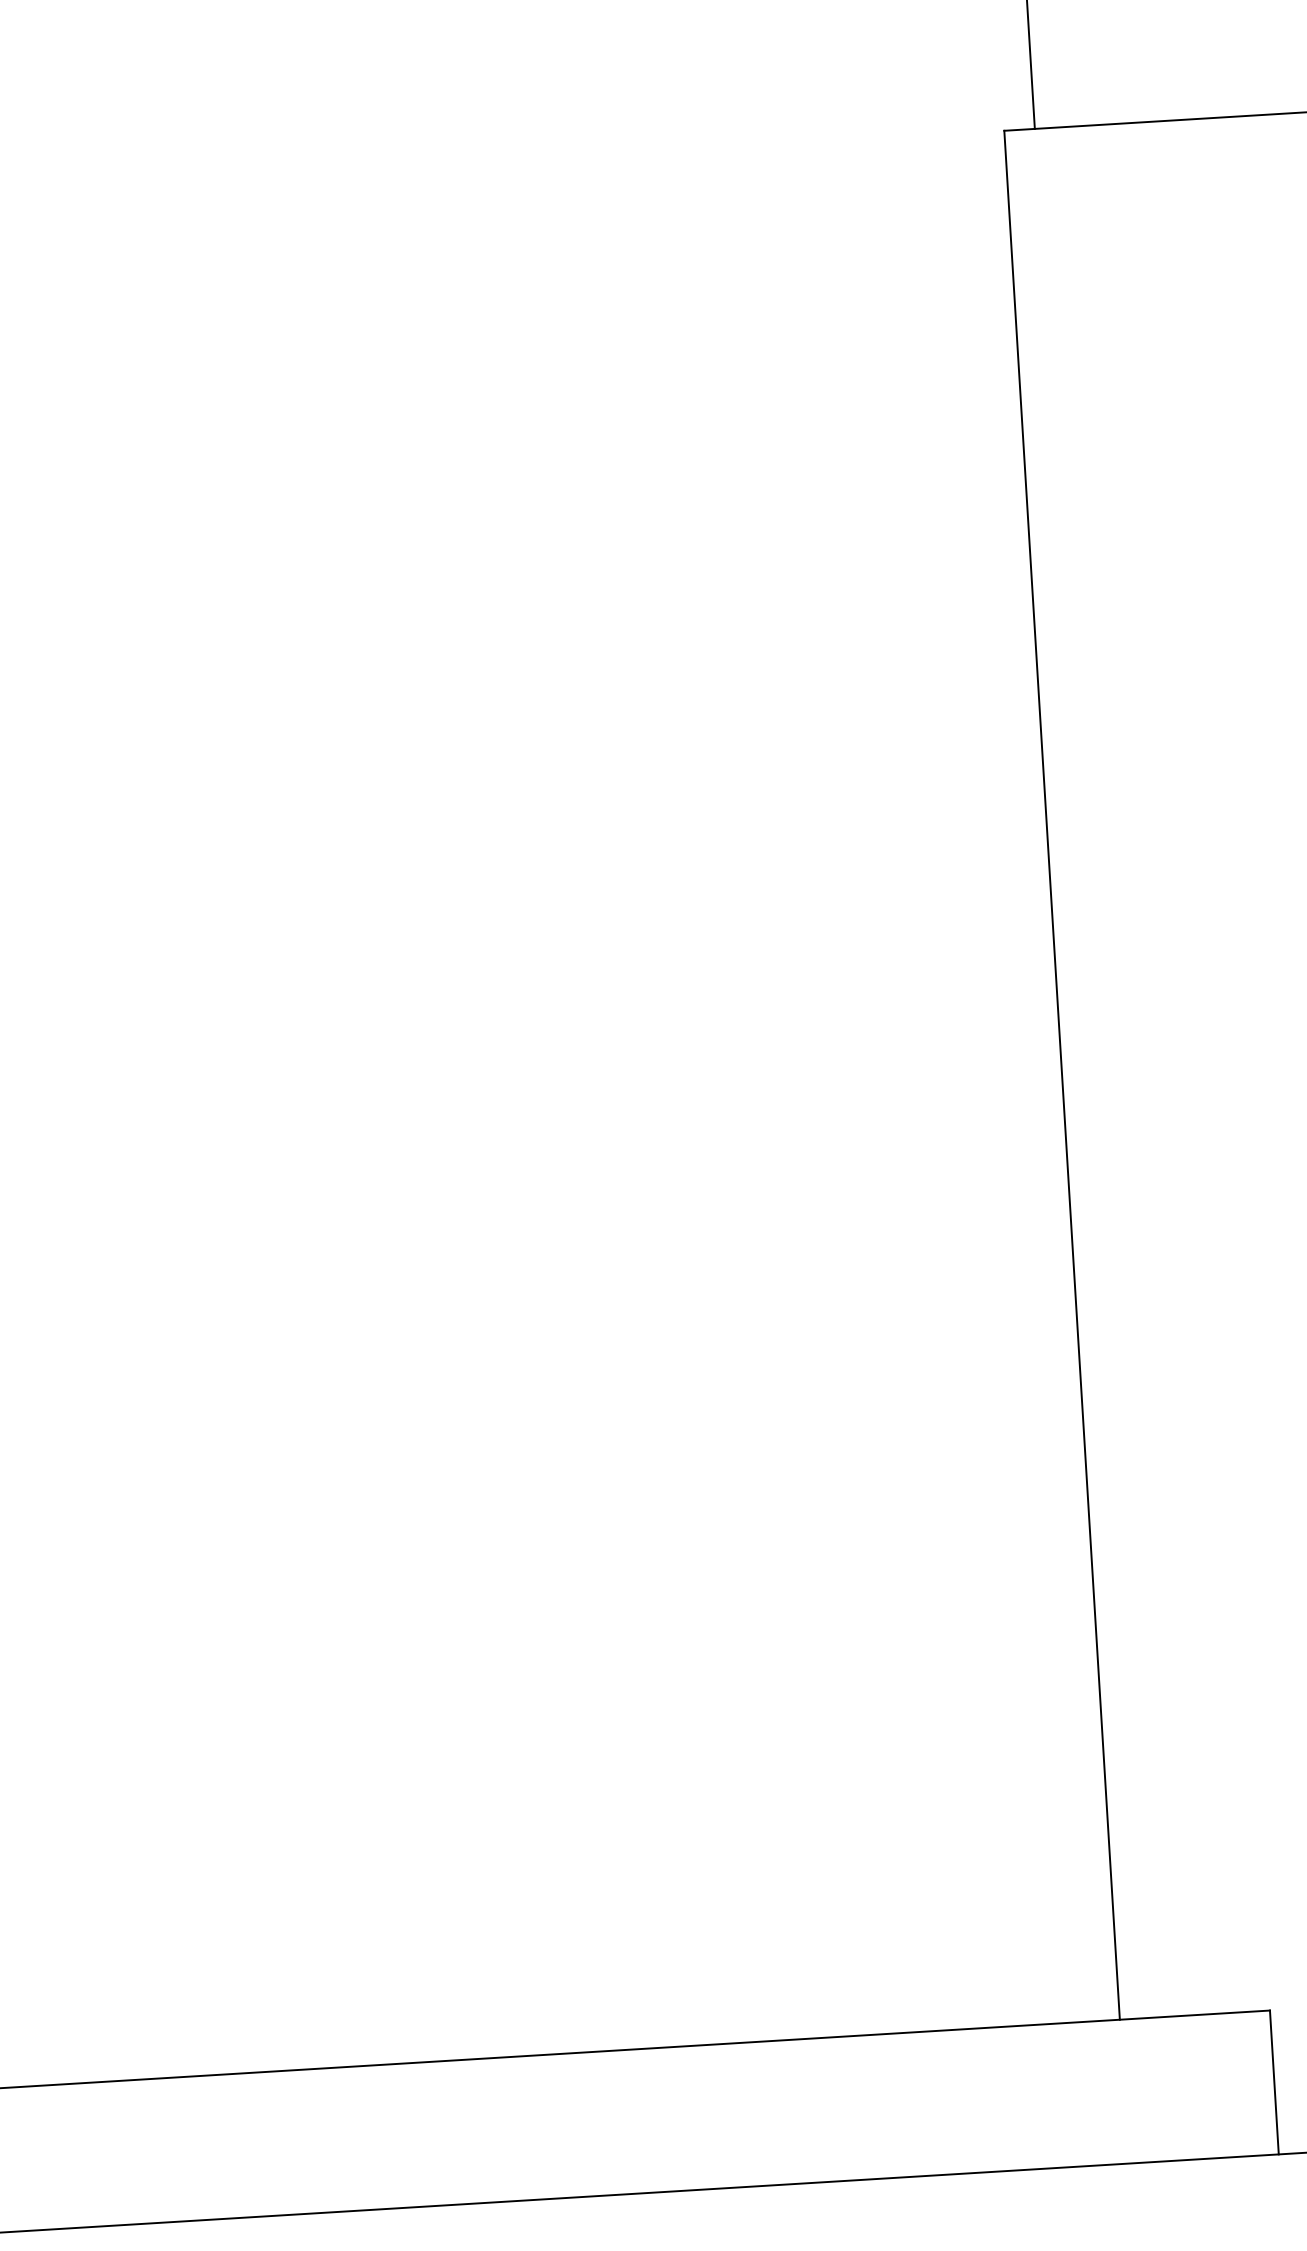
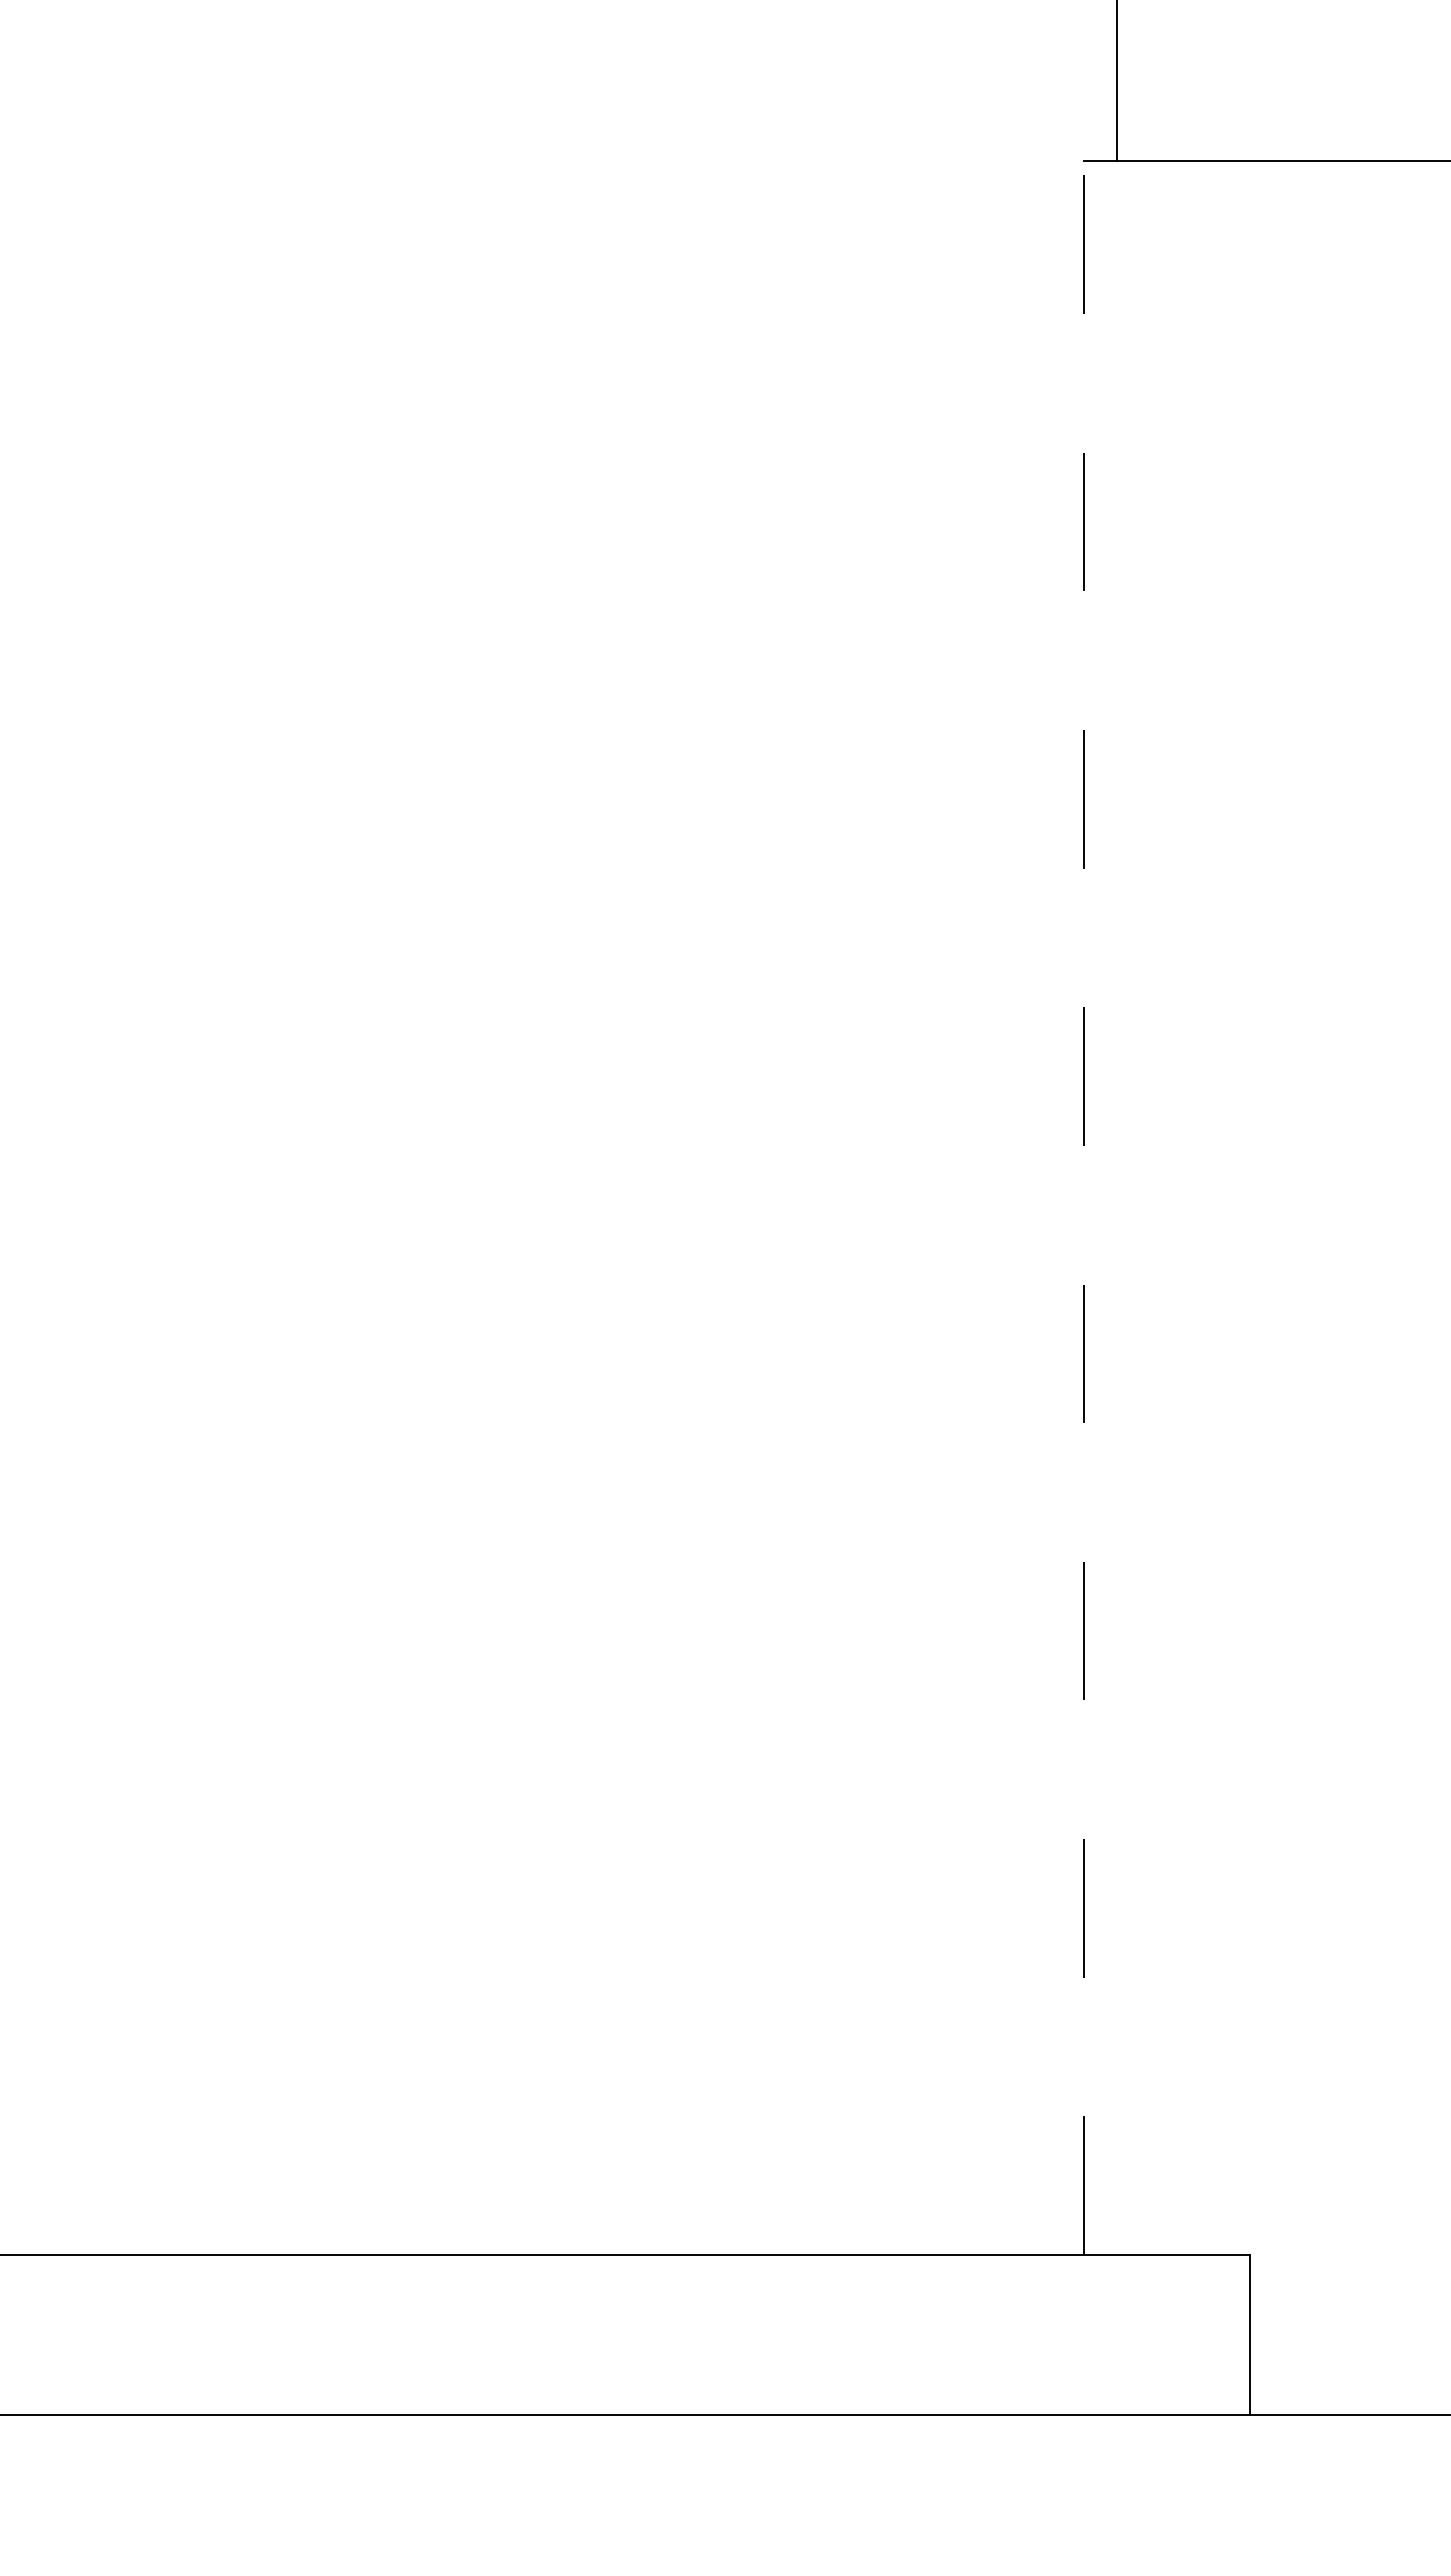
line: (1061, 1075) -> (1083, 1208), solid -> dashed

